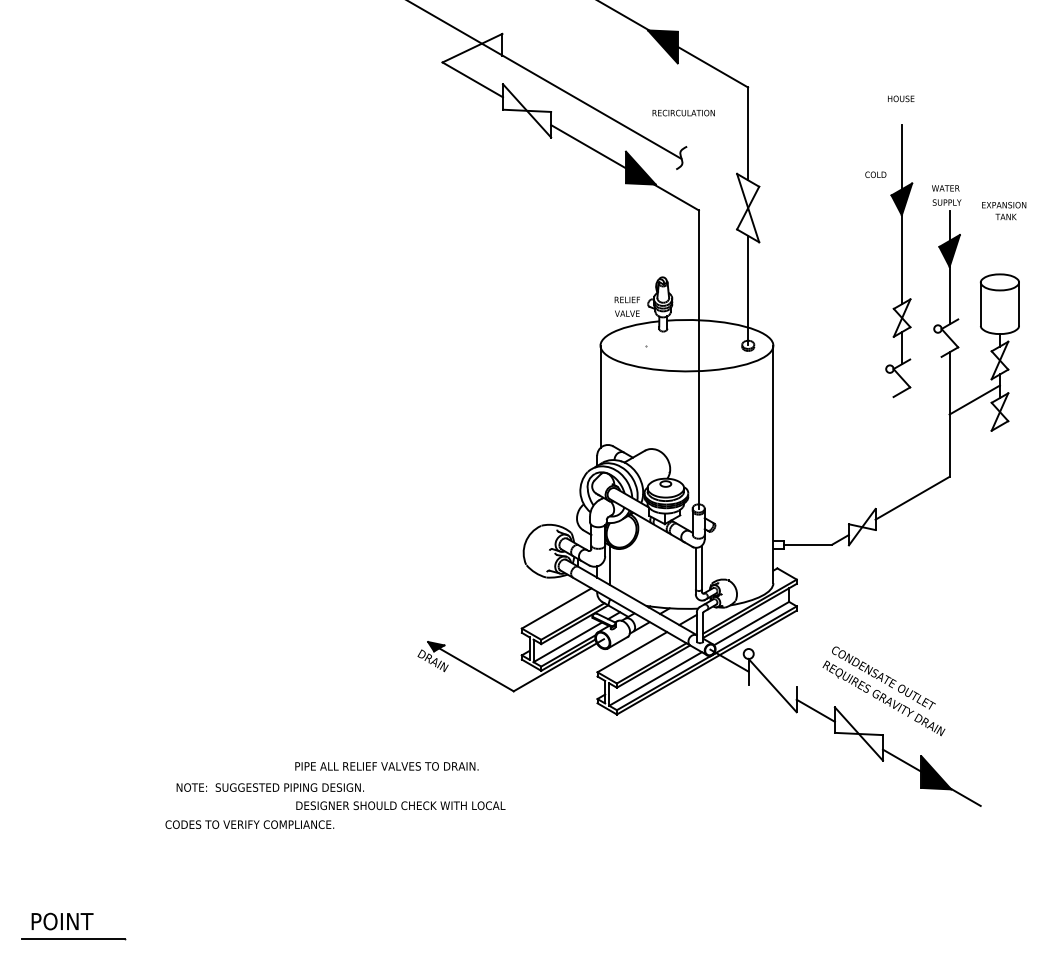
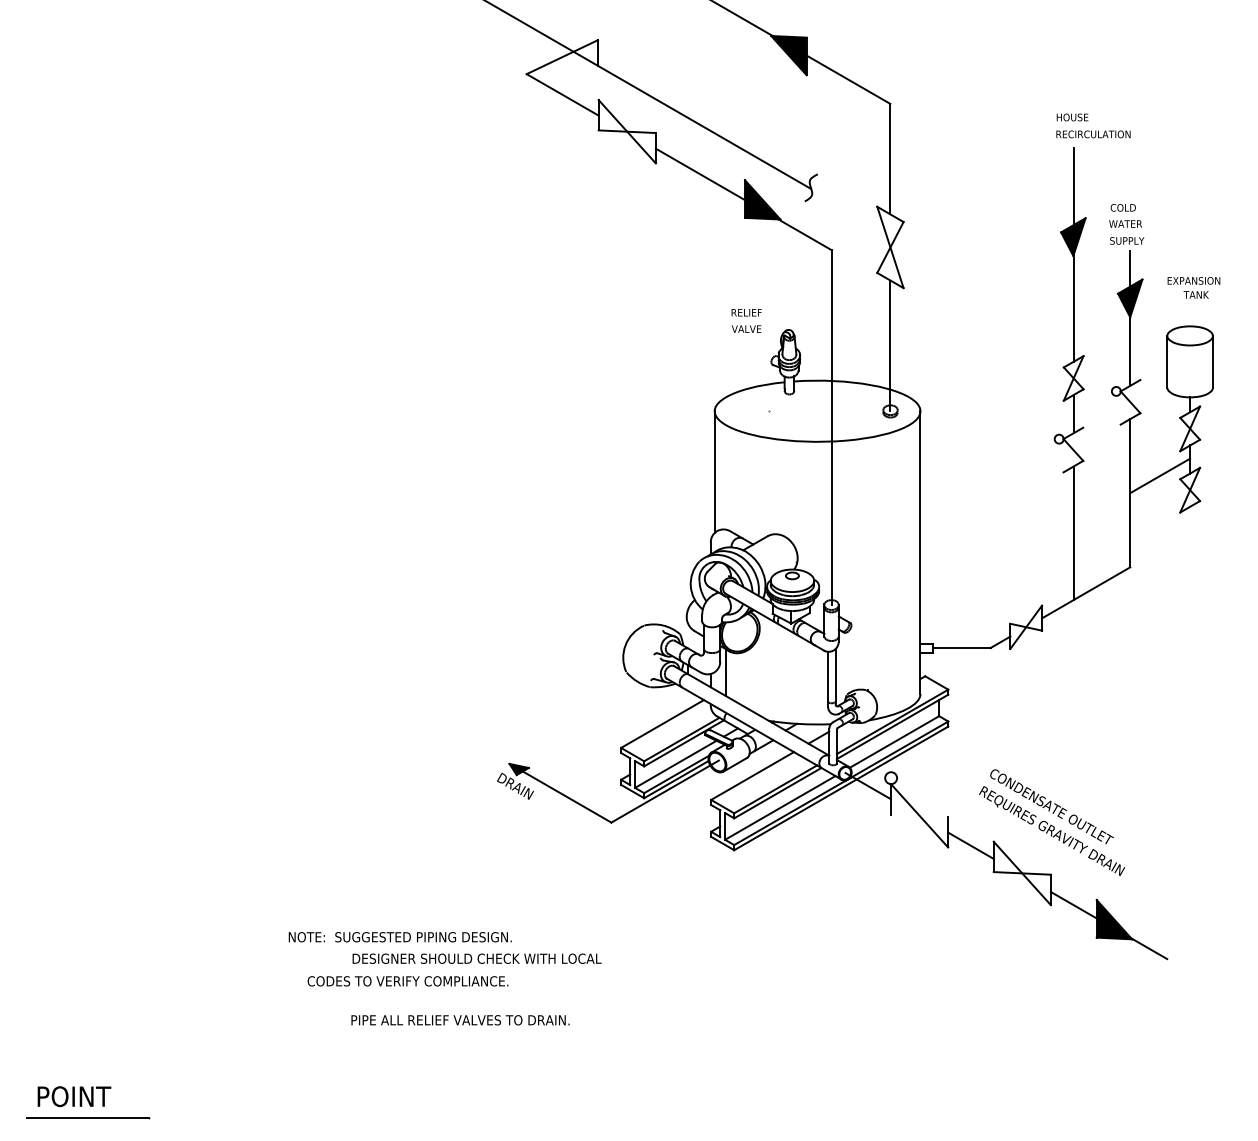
text: (683, 112) -> (1093, 133), moved
text: (875, 174) -> (1122, 207), moved
text: (1004, 211) -> (1194, 288), moved
text: (626, 306) -> (745, 320), moved
line: (902, 448) -> (1074, 533), added
text: (386, 766) -> (459, 1020), moved
text: (269, 787) -> (399, 937), moved
text: (249, 824) -> (407, 981), moved

